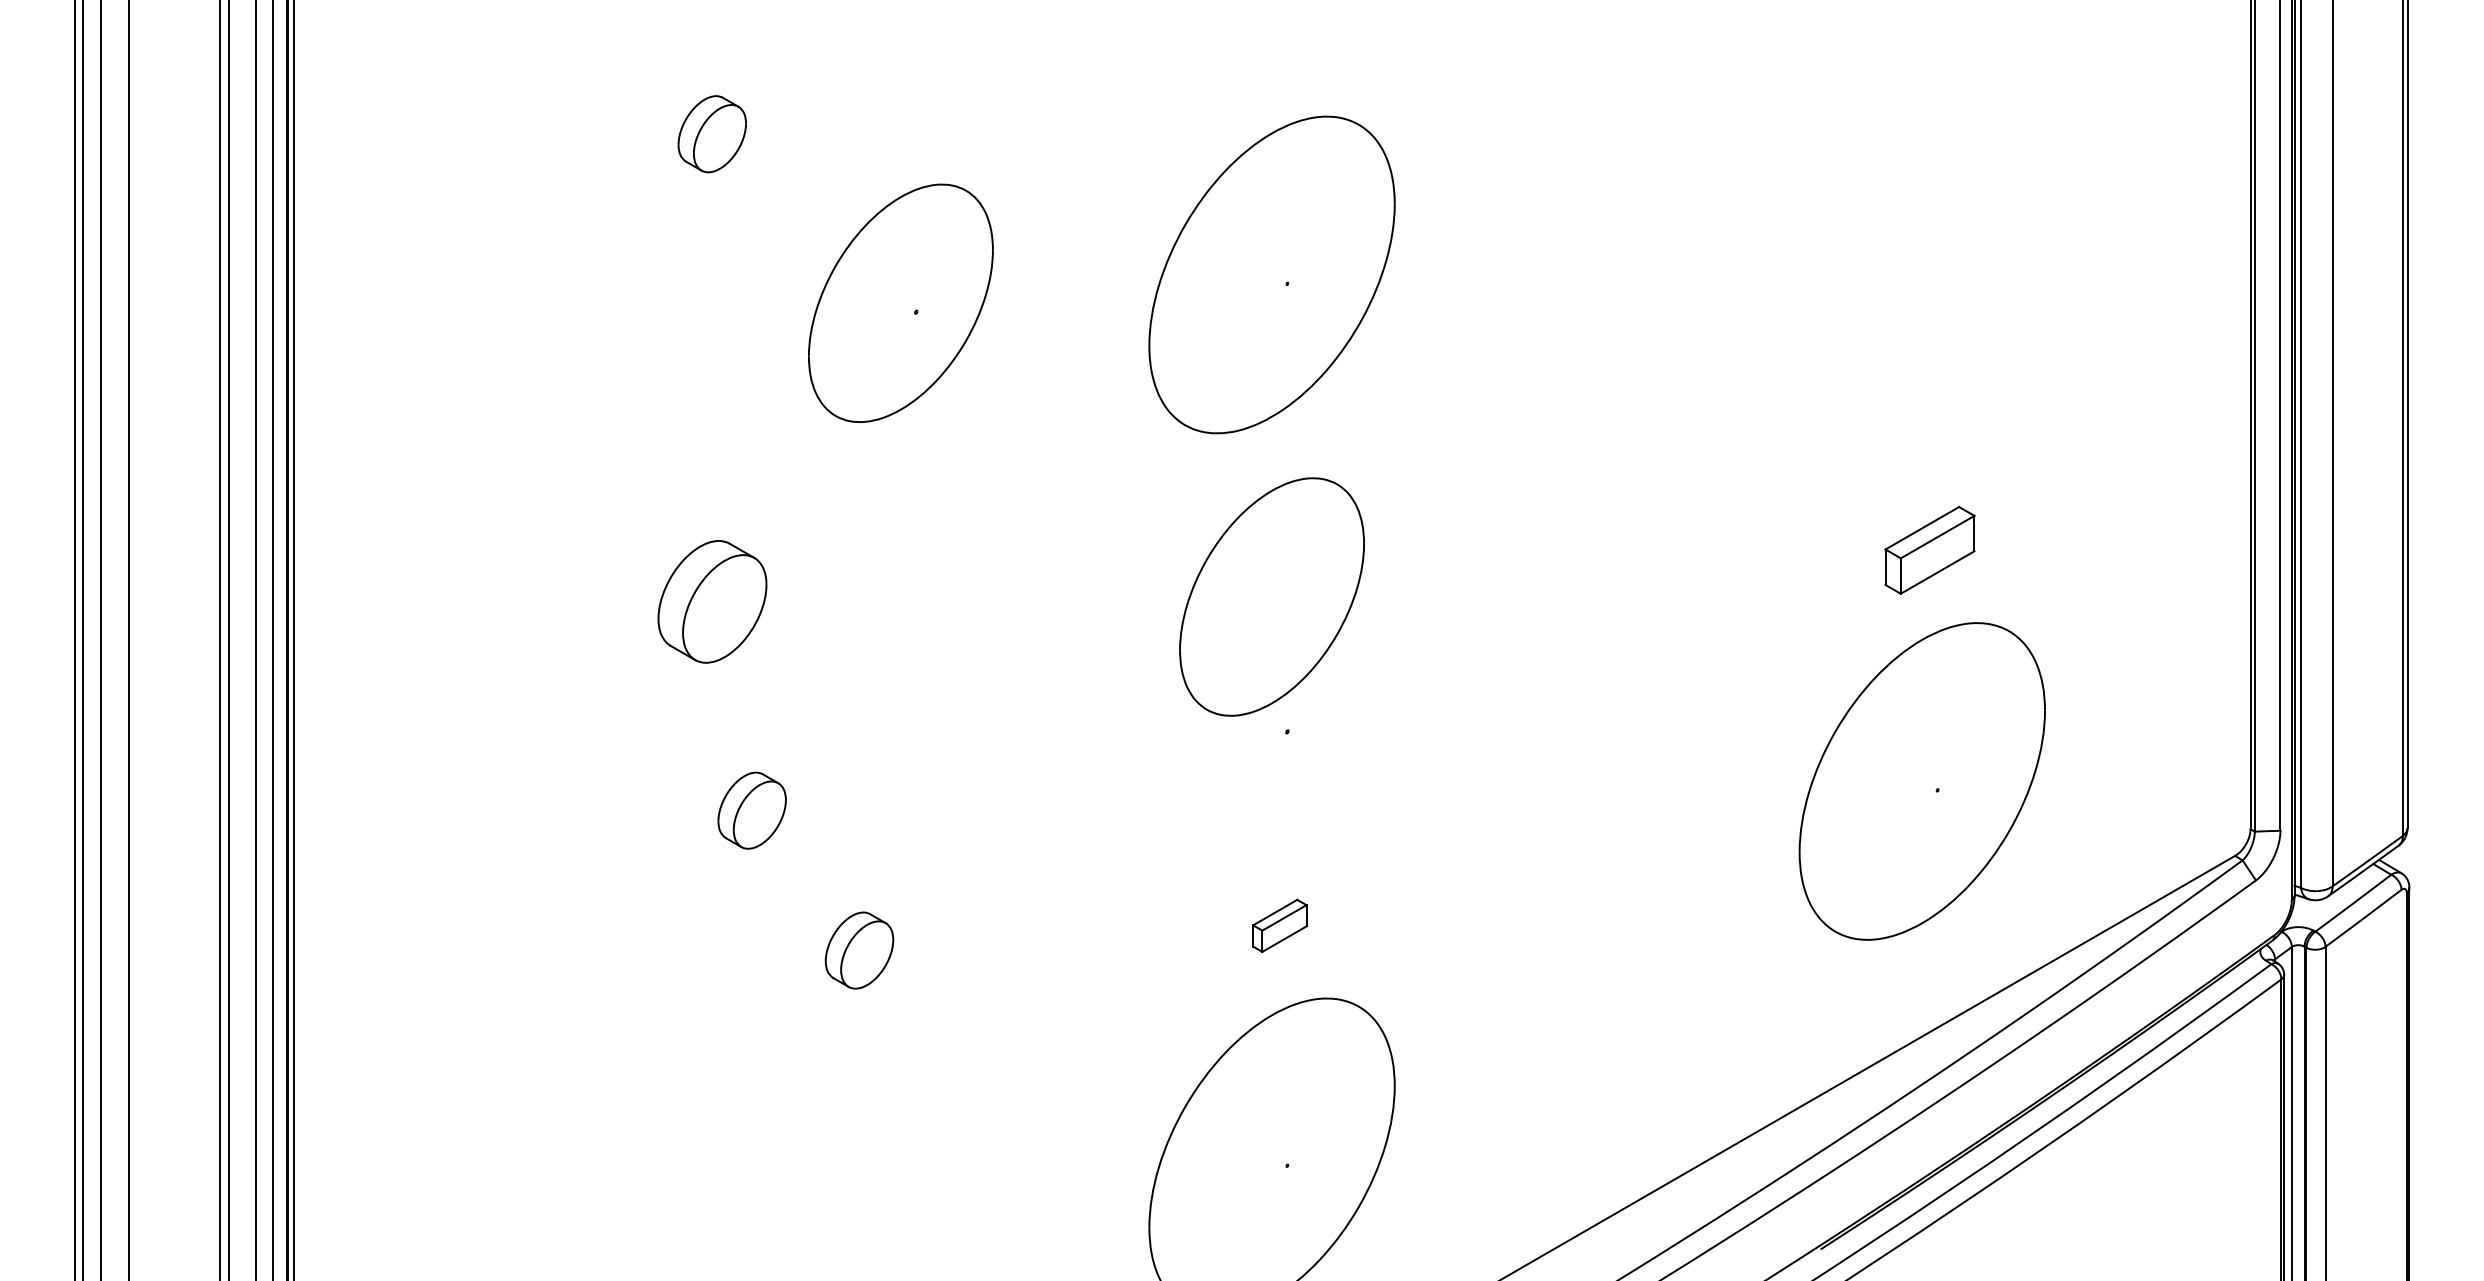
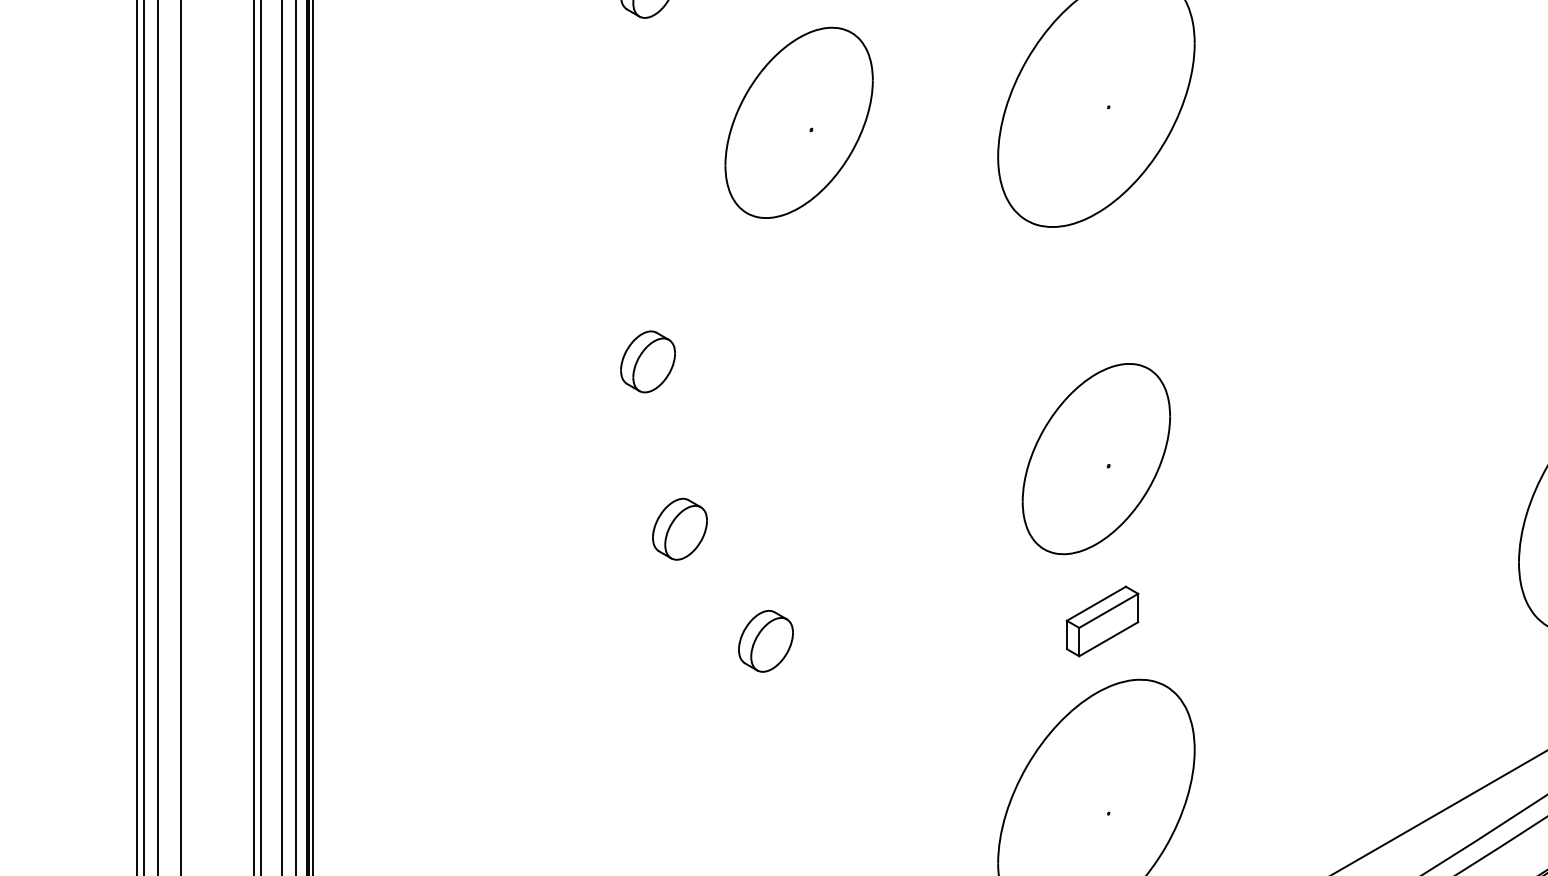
part: (1271, 596) -> (1095, 458), moved
part: (711, 601) -> (647, 361), size x0.62
part: (1279, 925) -> (1102, 621), size x1.67

